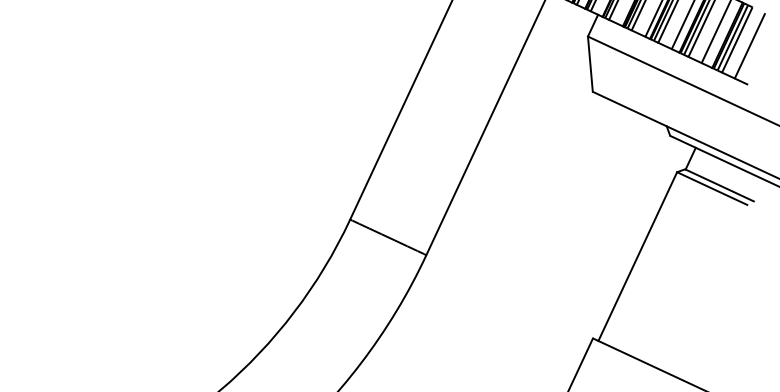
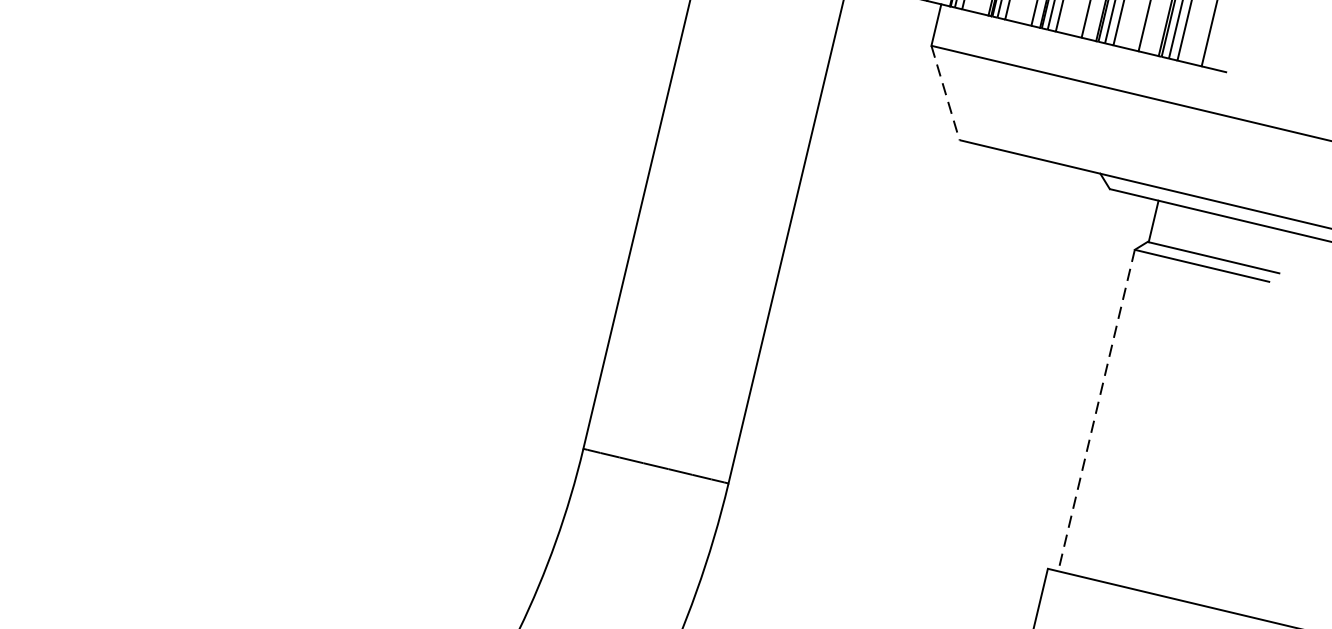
line: (590, 64) -> (945, 93), solid -> dashed
line: (637, 257) -> (1096, 412), solid -> dashed

